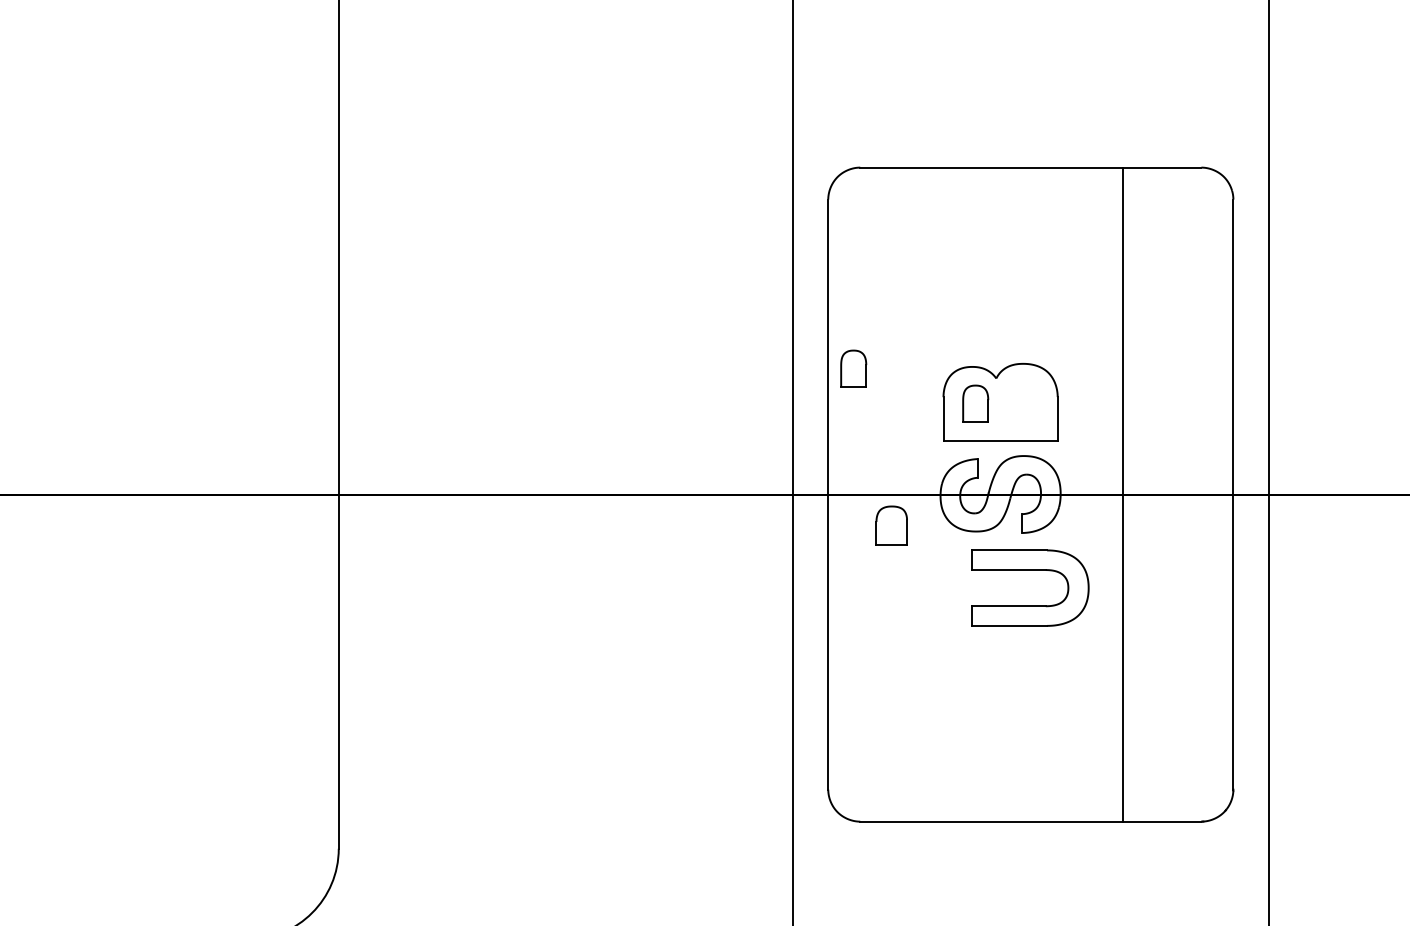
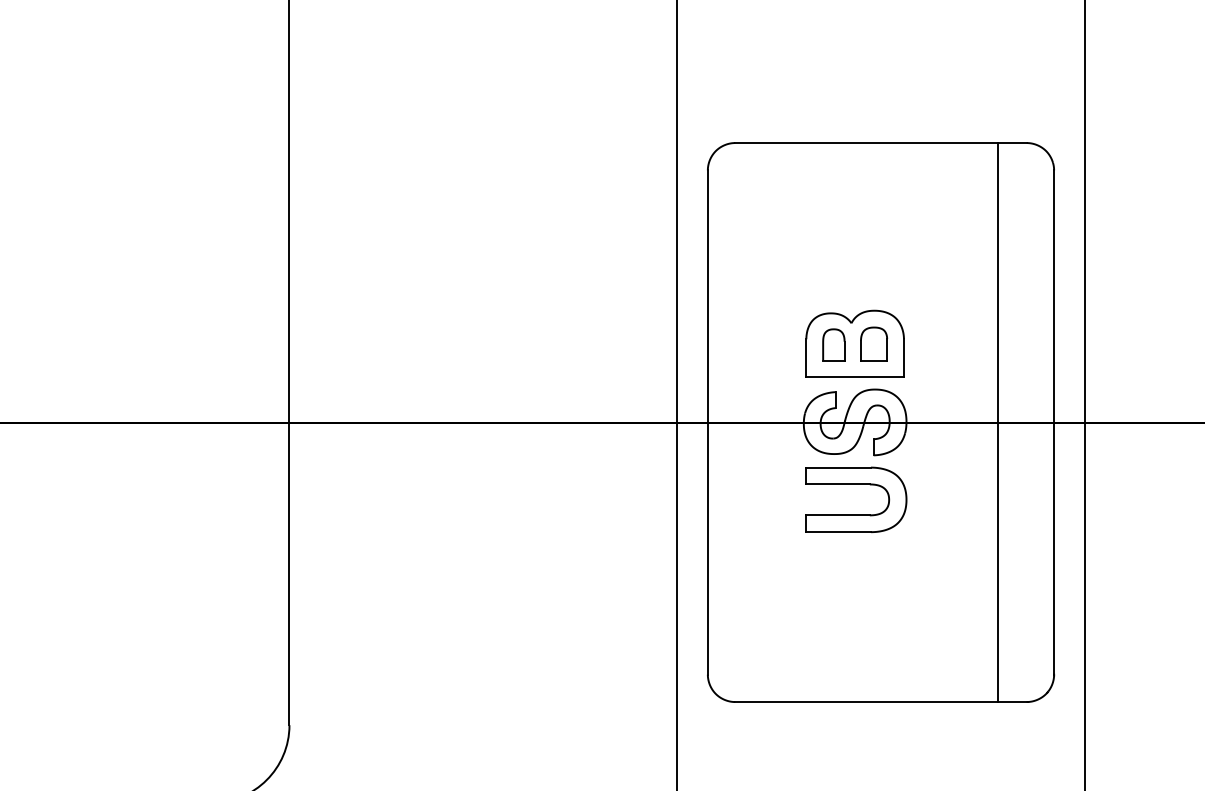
part: (853, 368) -> (729, 314), removed
line: (1123, 494) -> (997, 422), moved
part: (891, 525) -> (873, 343), moved
part: (1030, 570) -> (856, 484), moved

